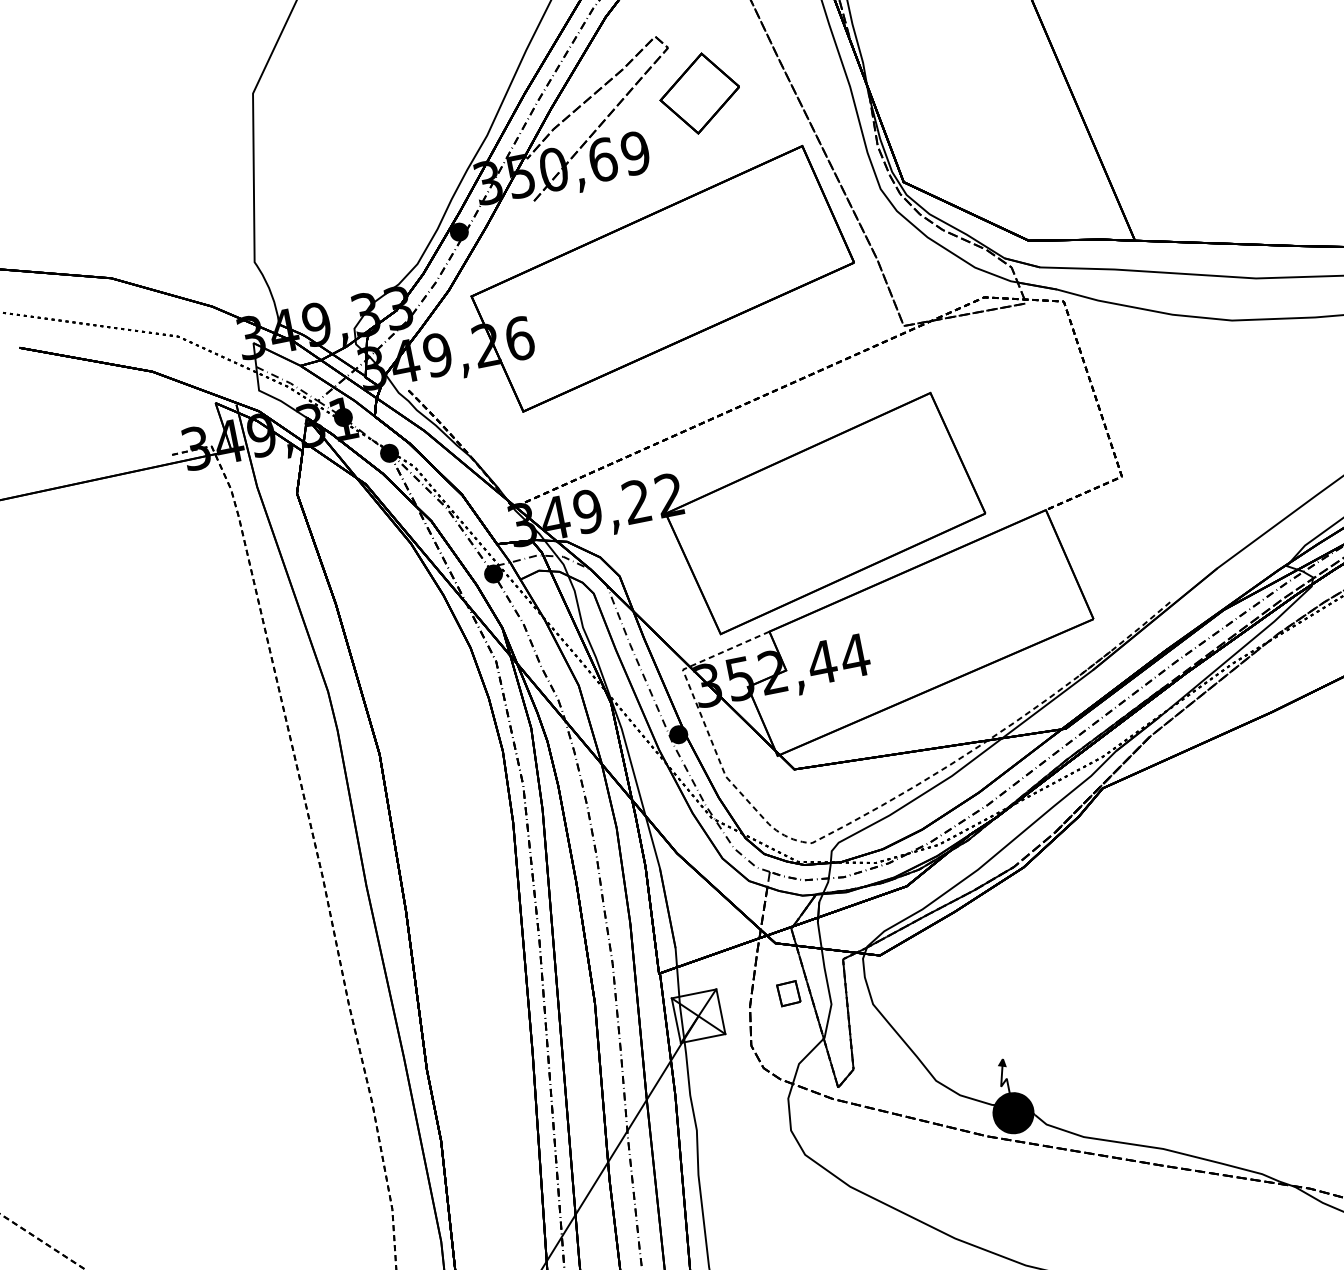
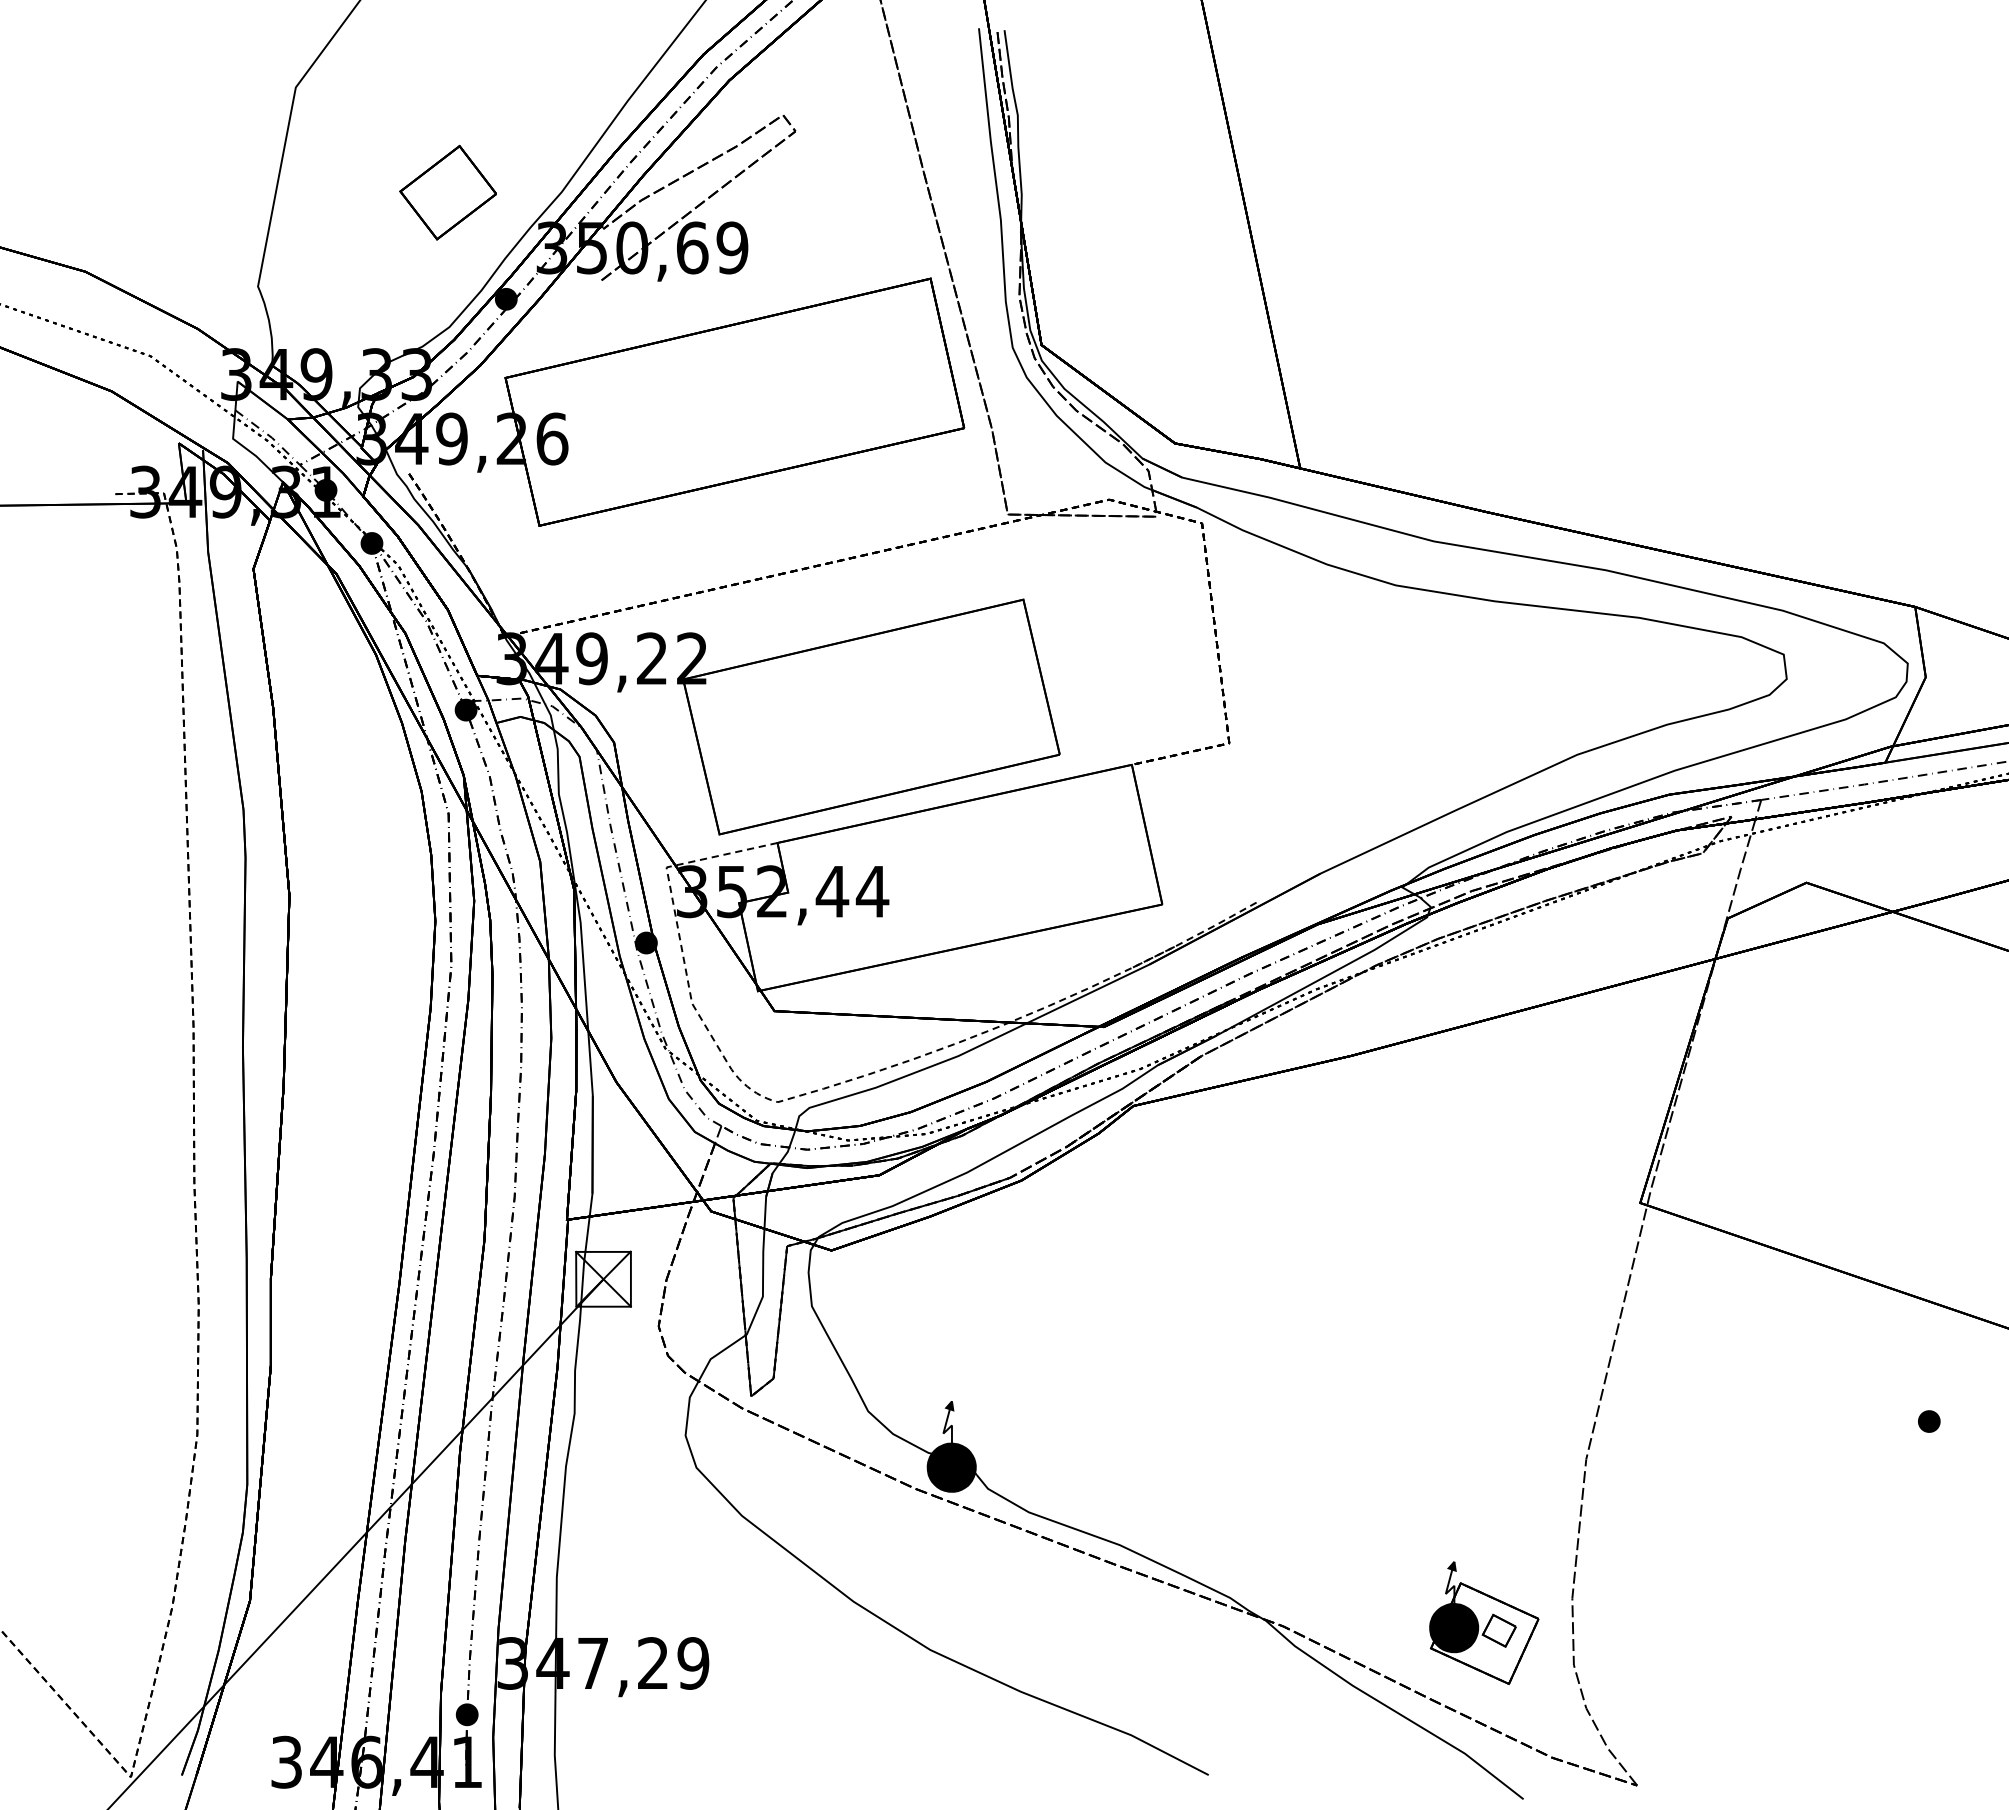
part: (699, 93) -> (447, 192), moved
part: (789, 993) -> (715, 1273), removed

